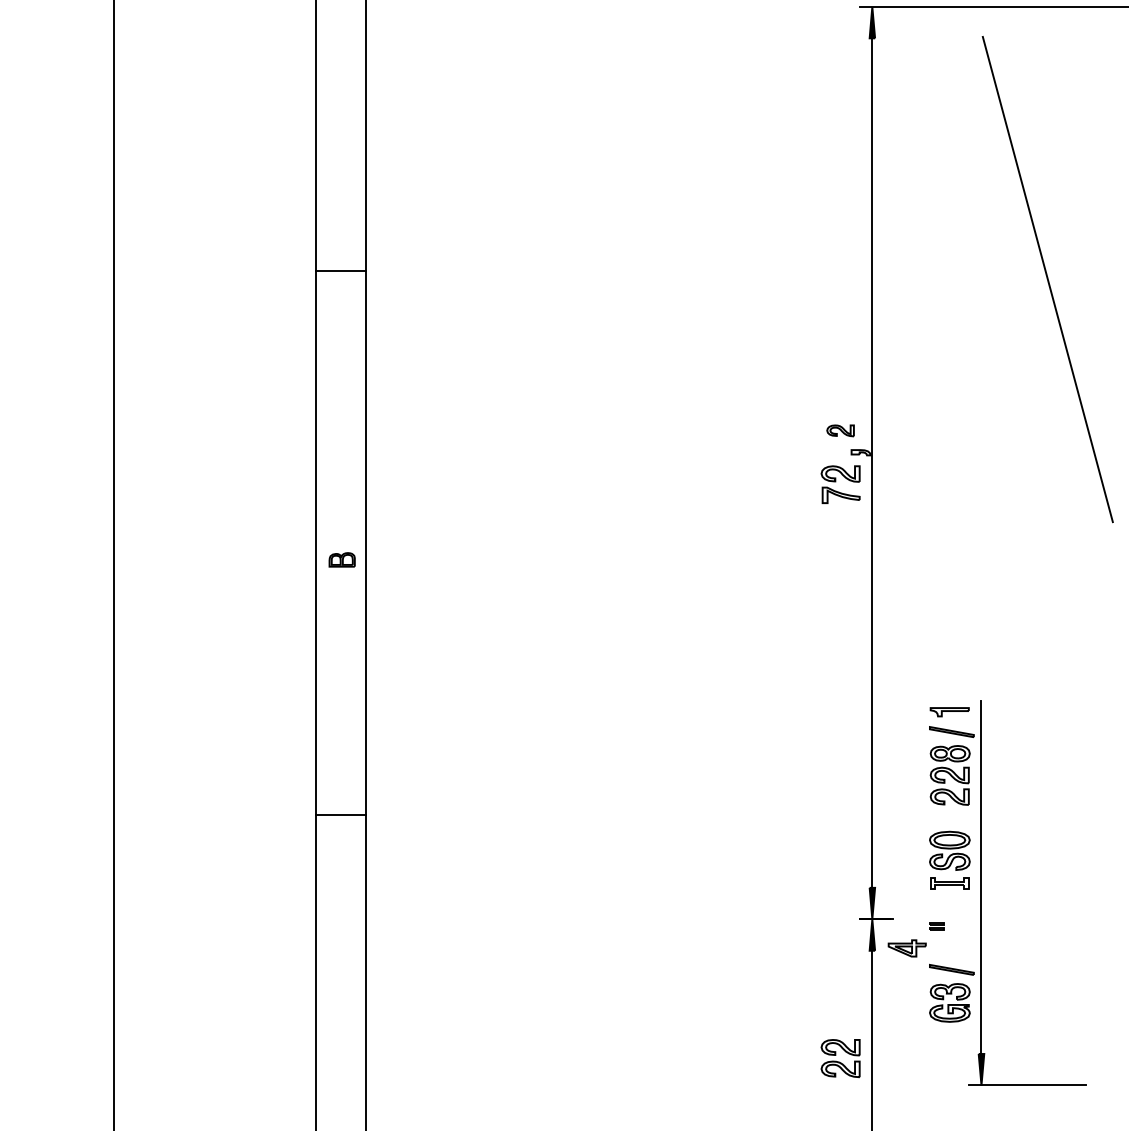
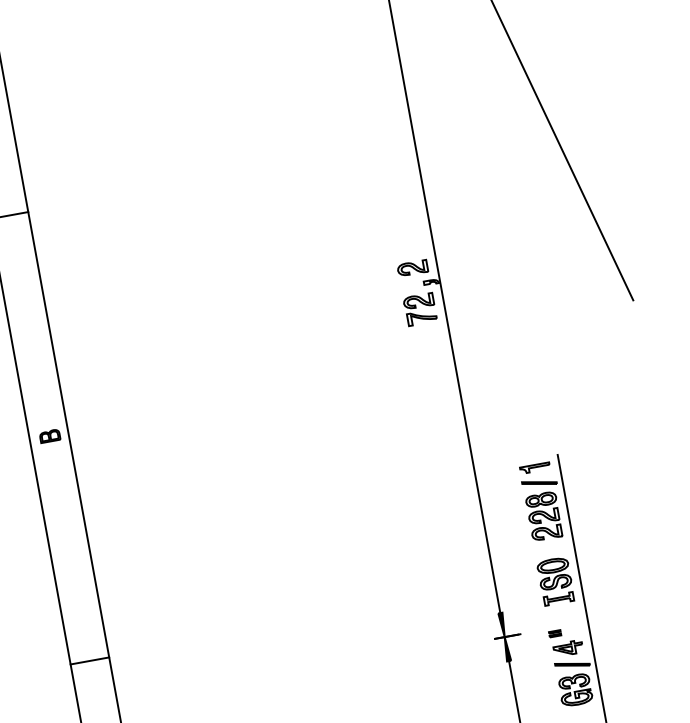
part: (840, 430) -> (412, 268), size x1.43
line: (340, 814) -> (89, 660), moved
part: (906, 948) -> (567, 648), moved

